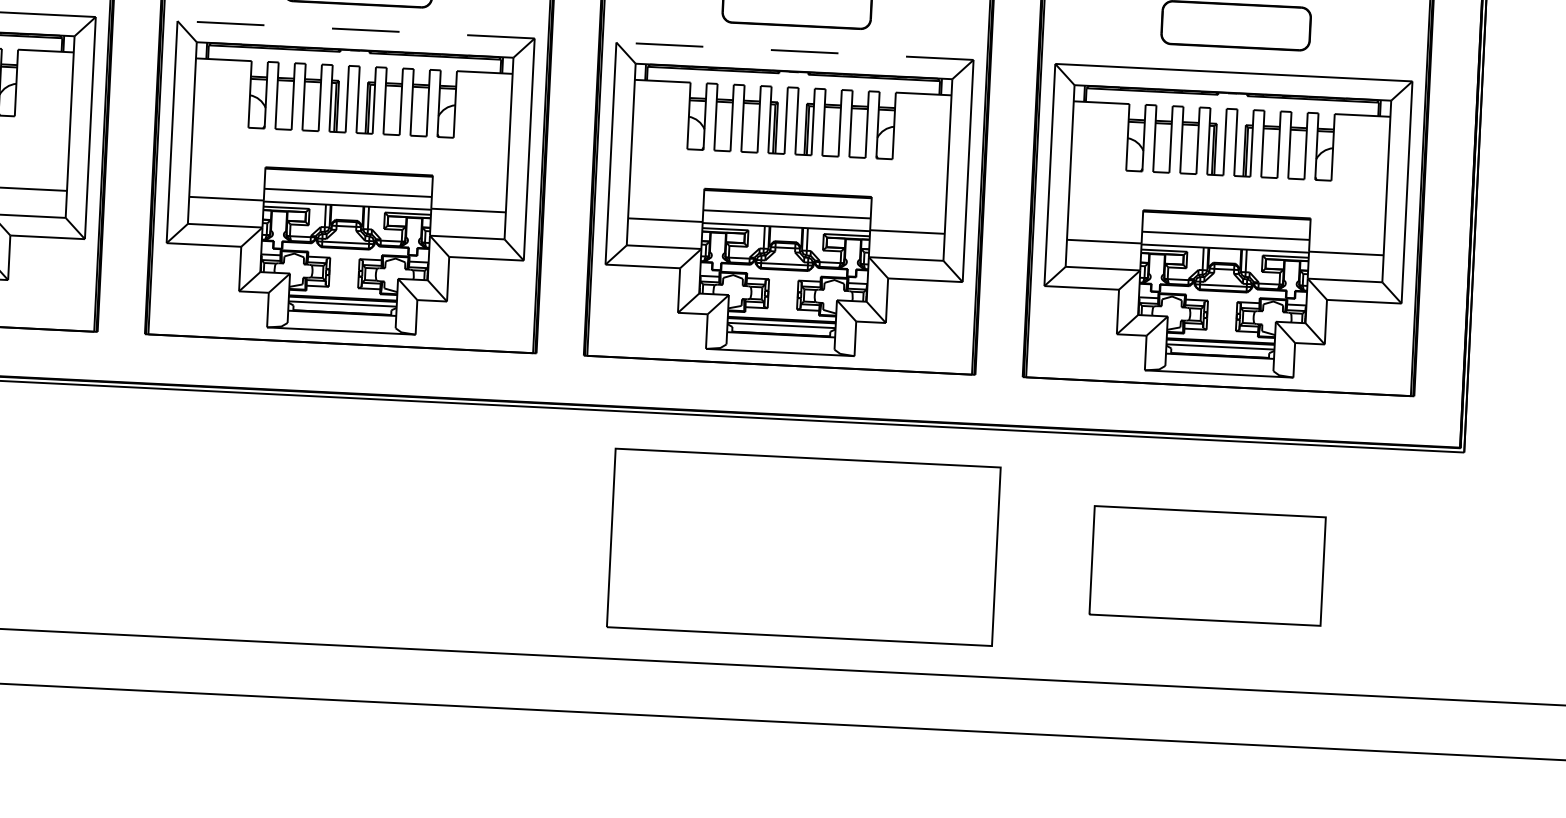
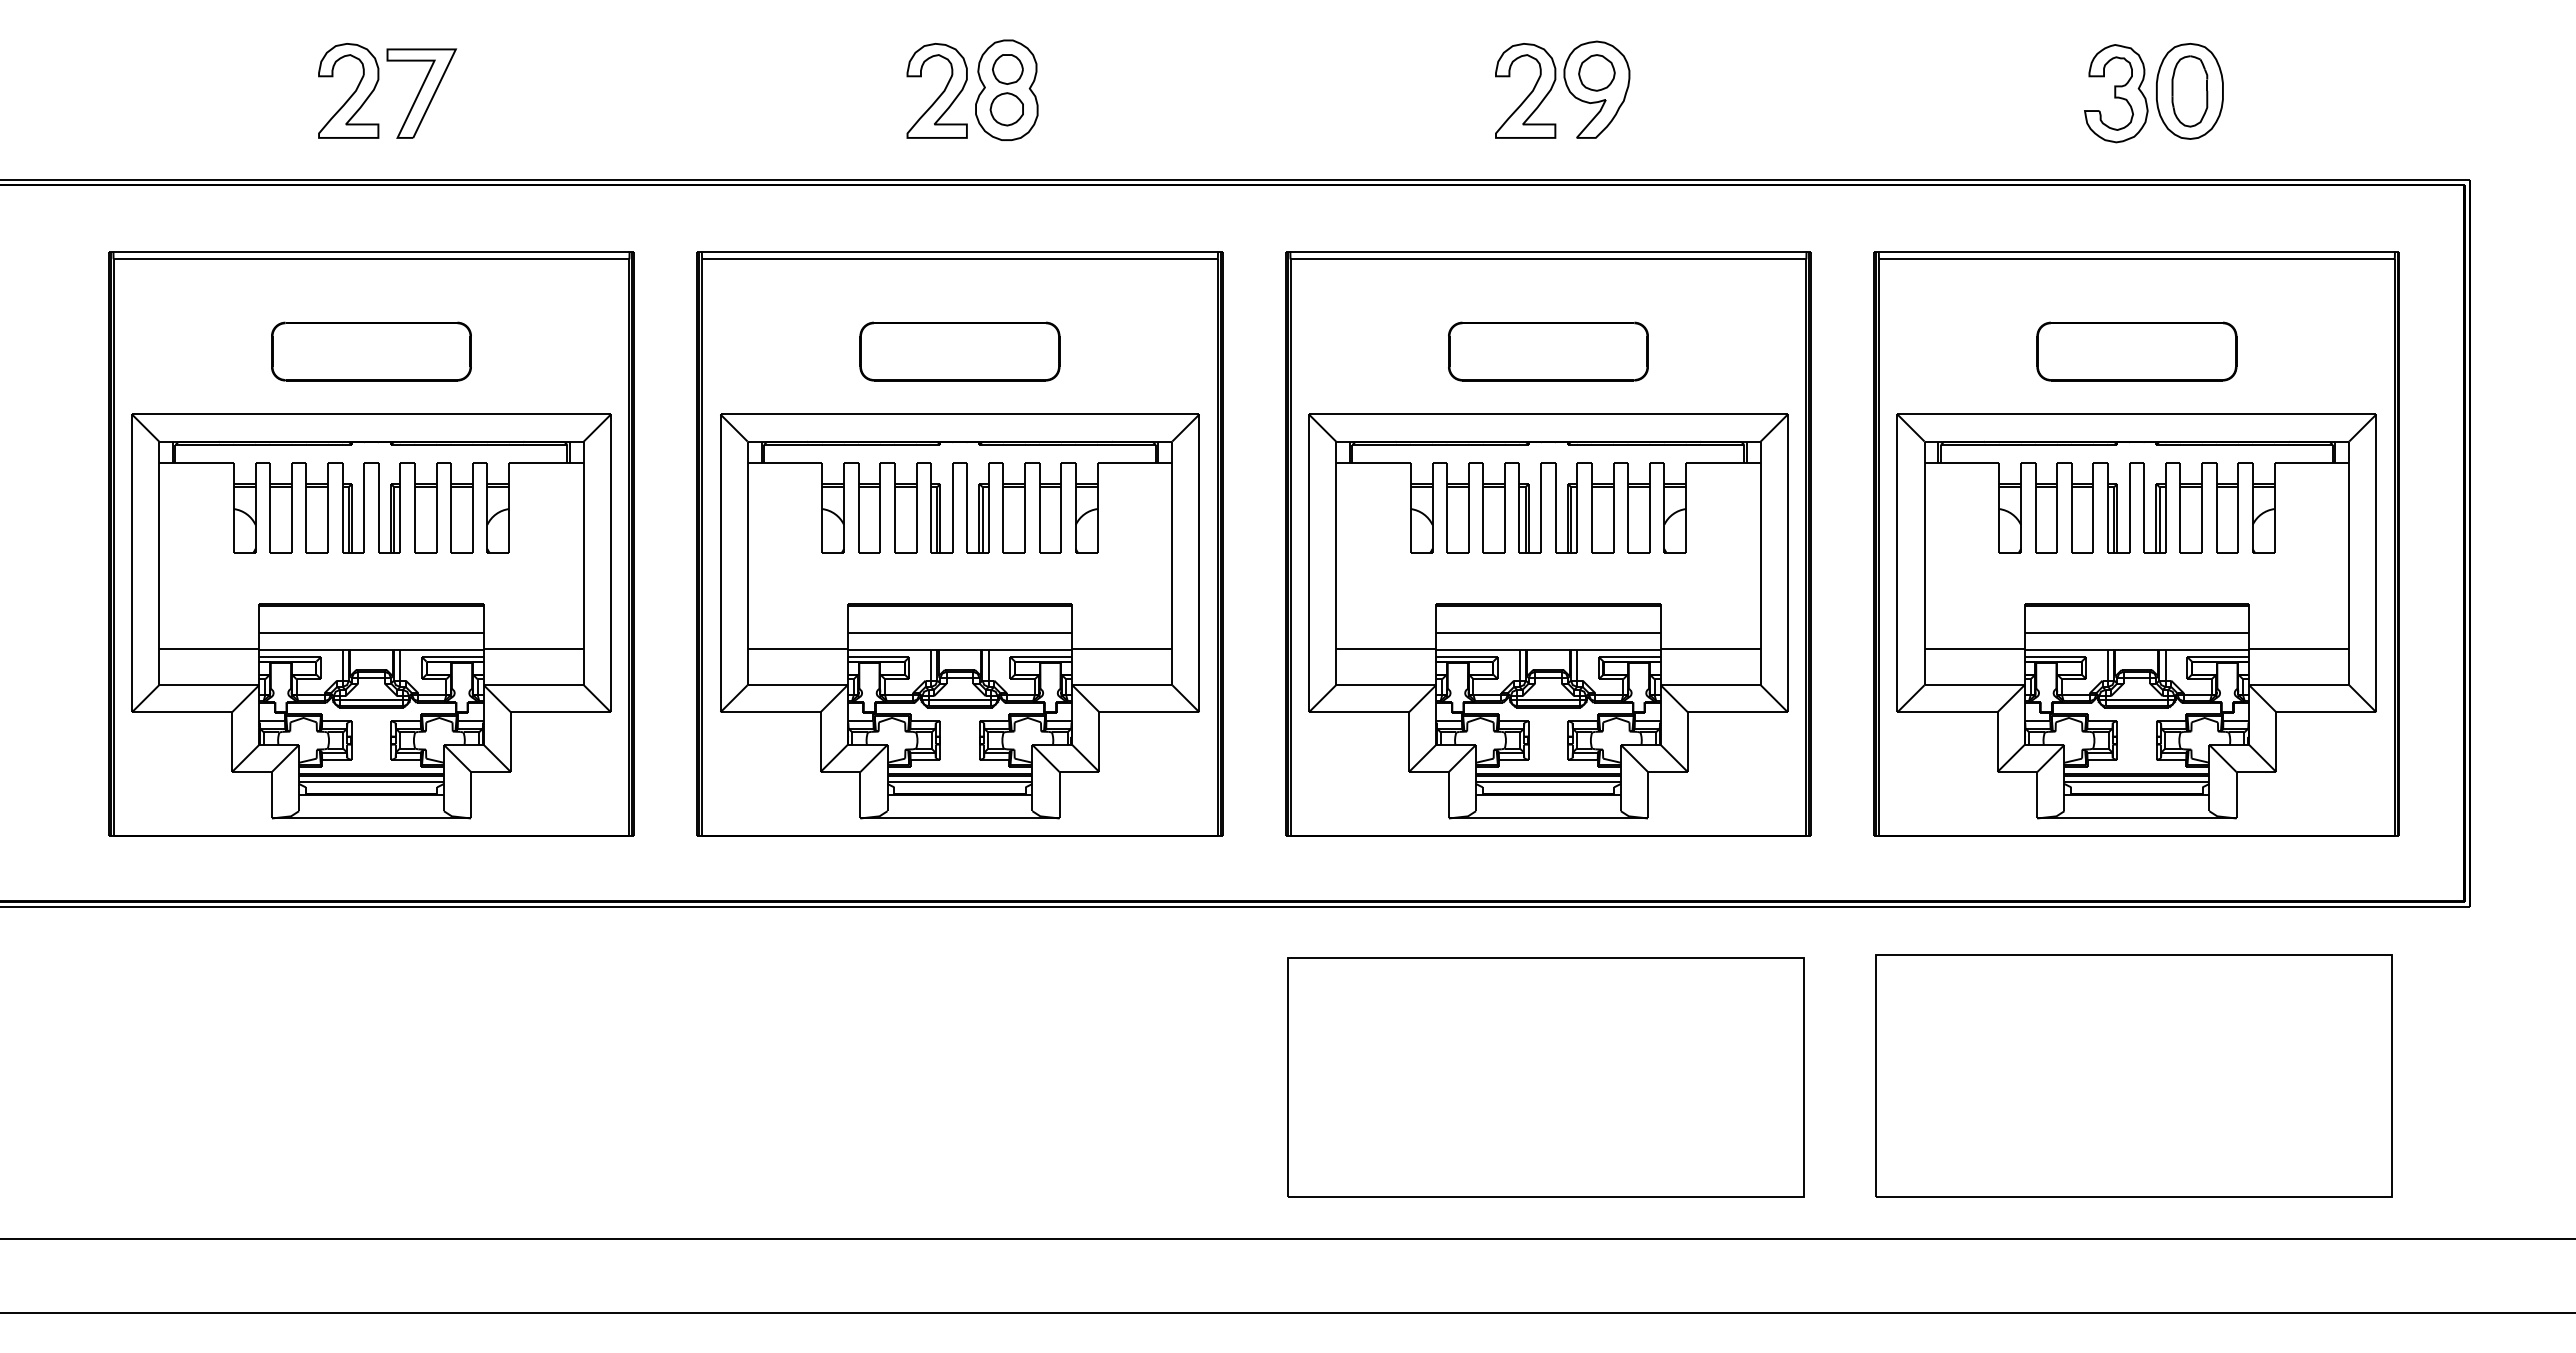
line: (355, 29) -> (959, 414), dashed -> solid
line: (794, 51) -> (1547, 414), dashed -> solid
part: (803, 547) -> (1545, 1077), moved
part: (1207, 565) -> (2133, 1075), size x1.67

